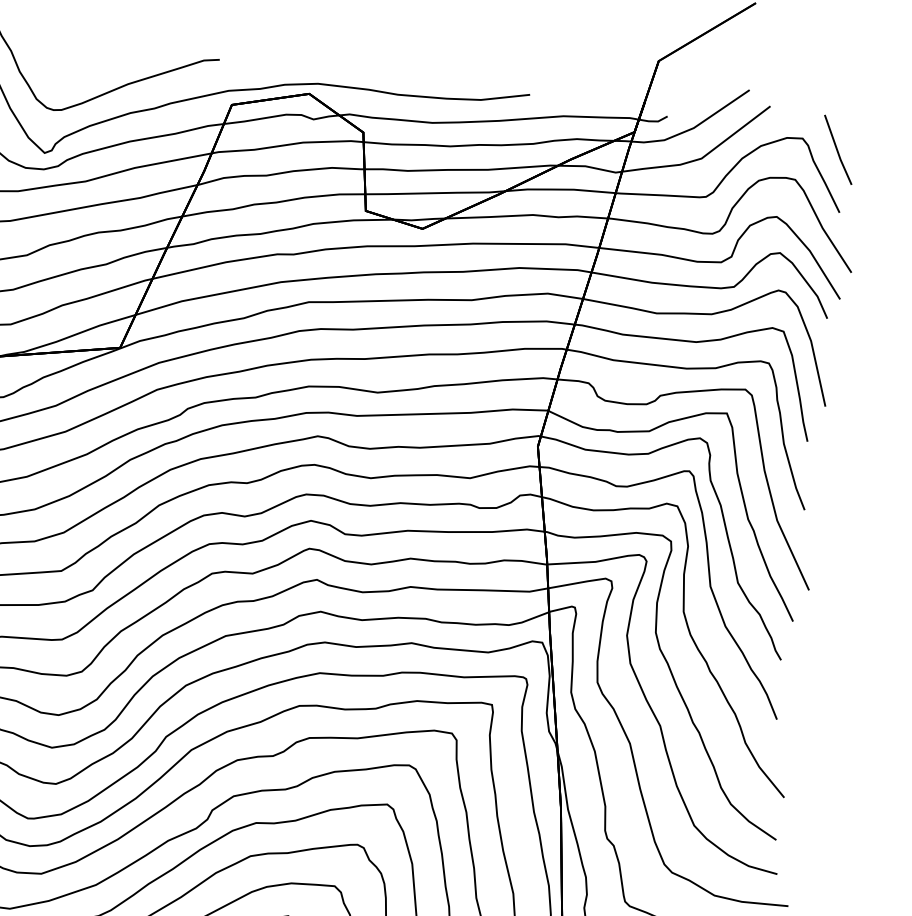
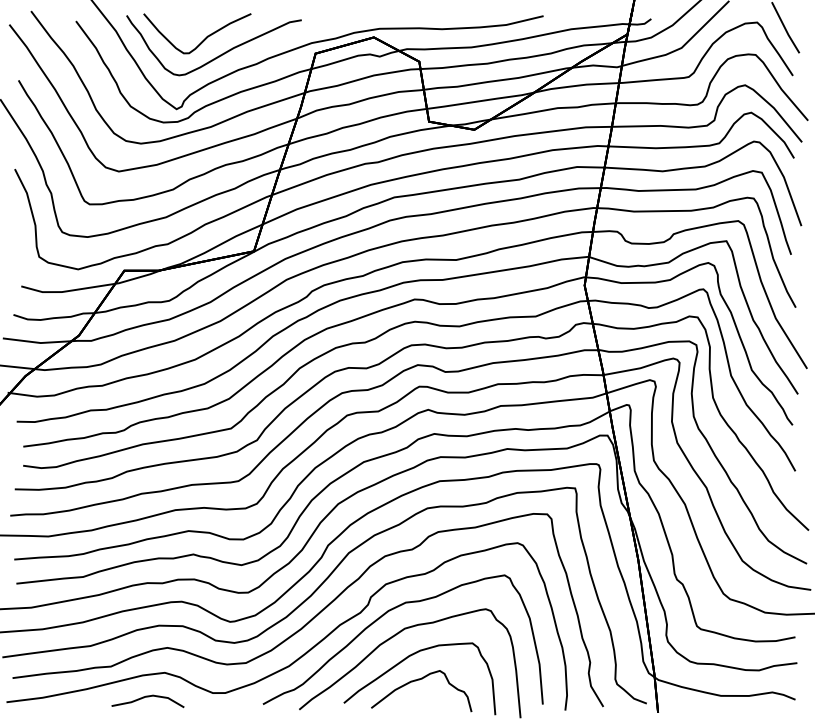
curve: (90, 68) -> (203, 39), added

